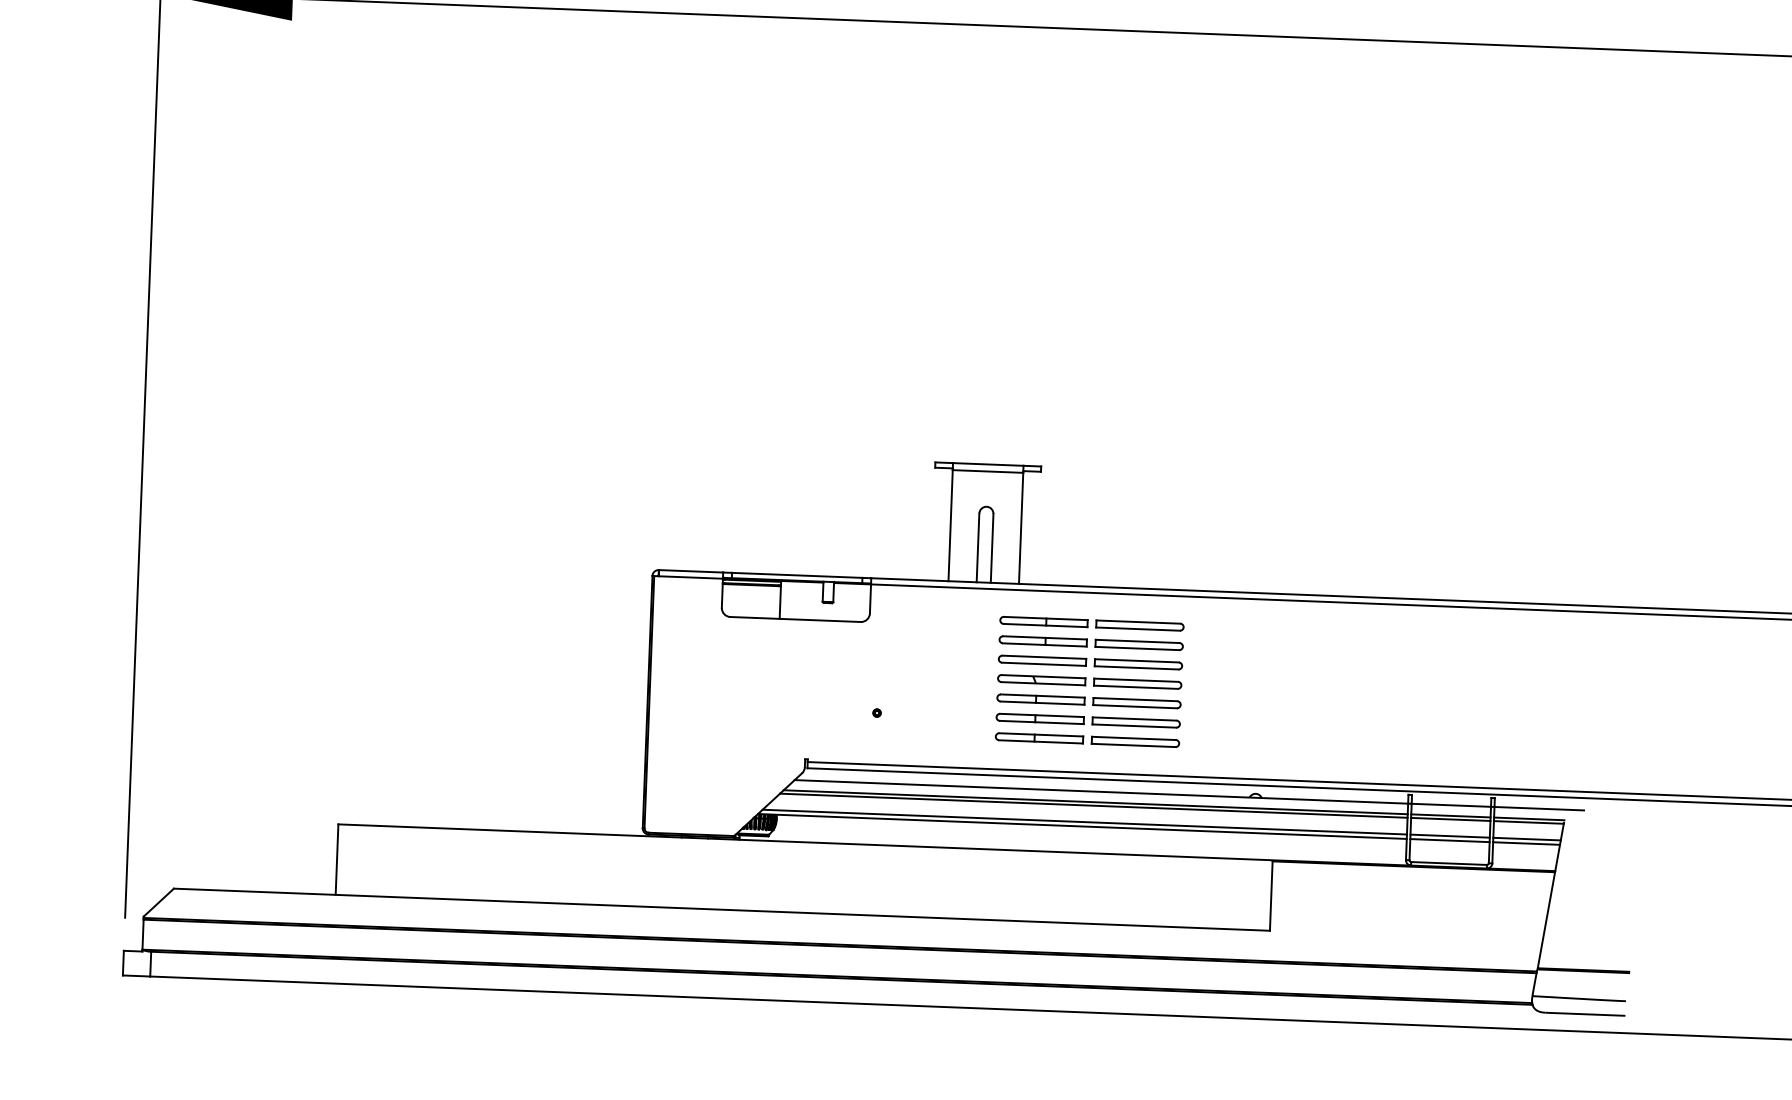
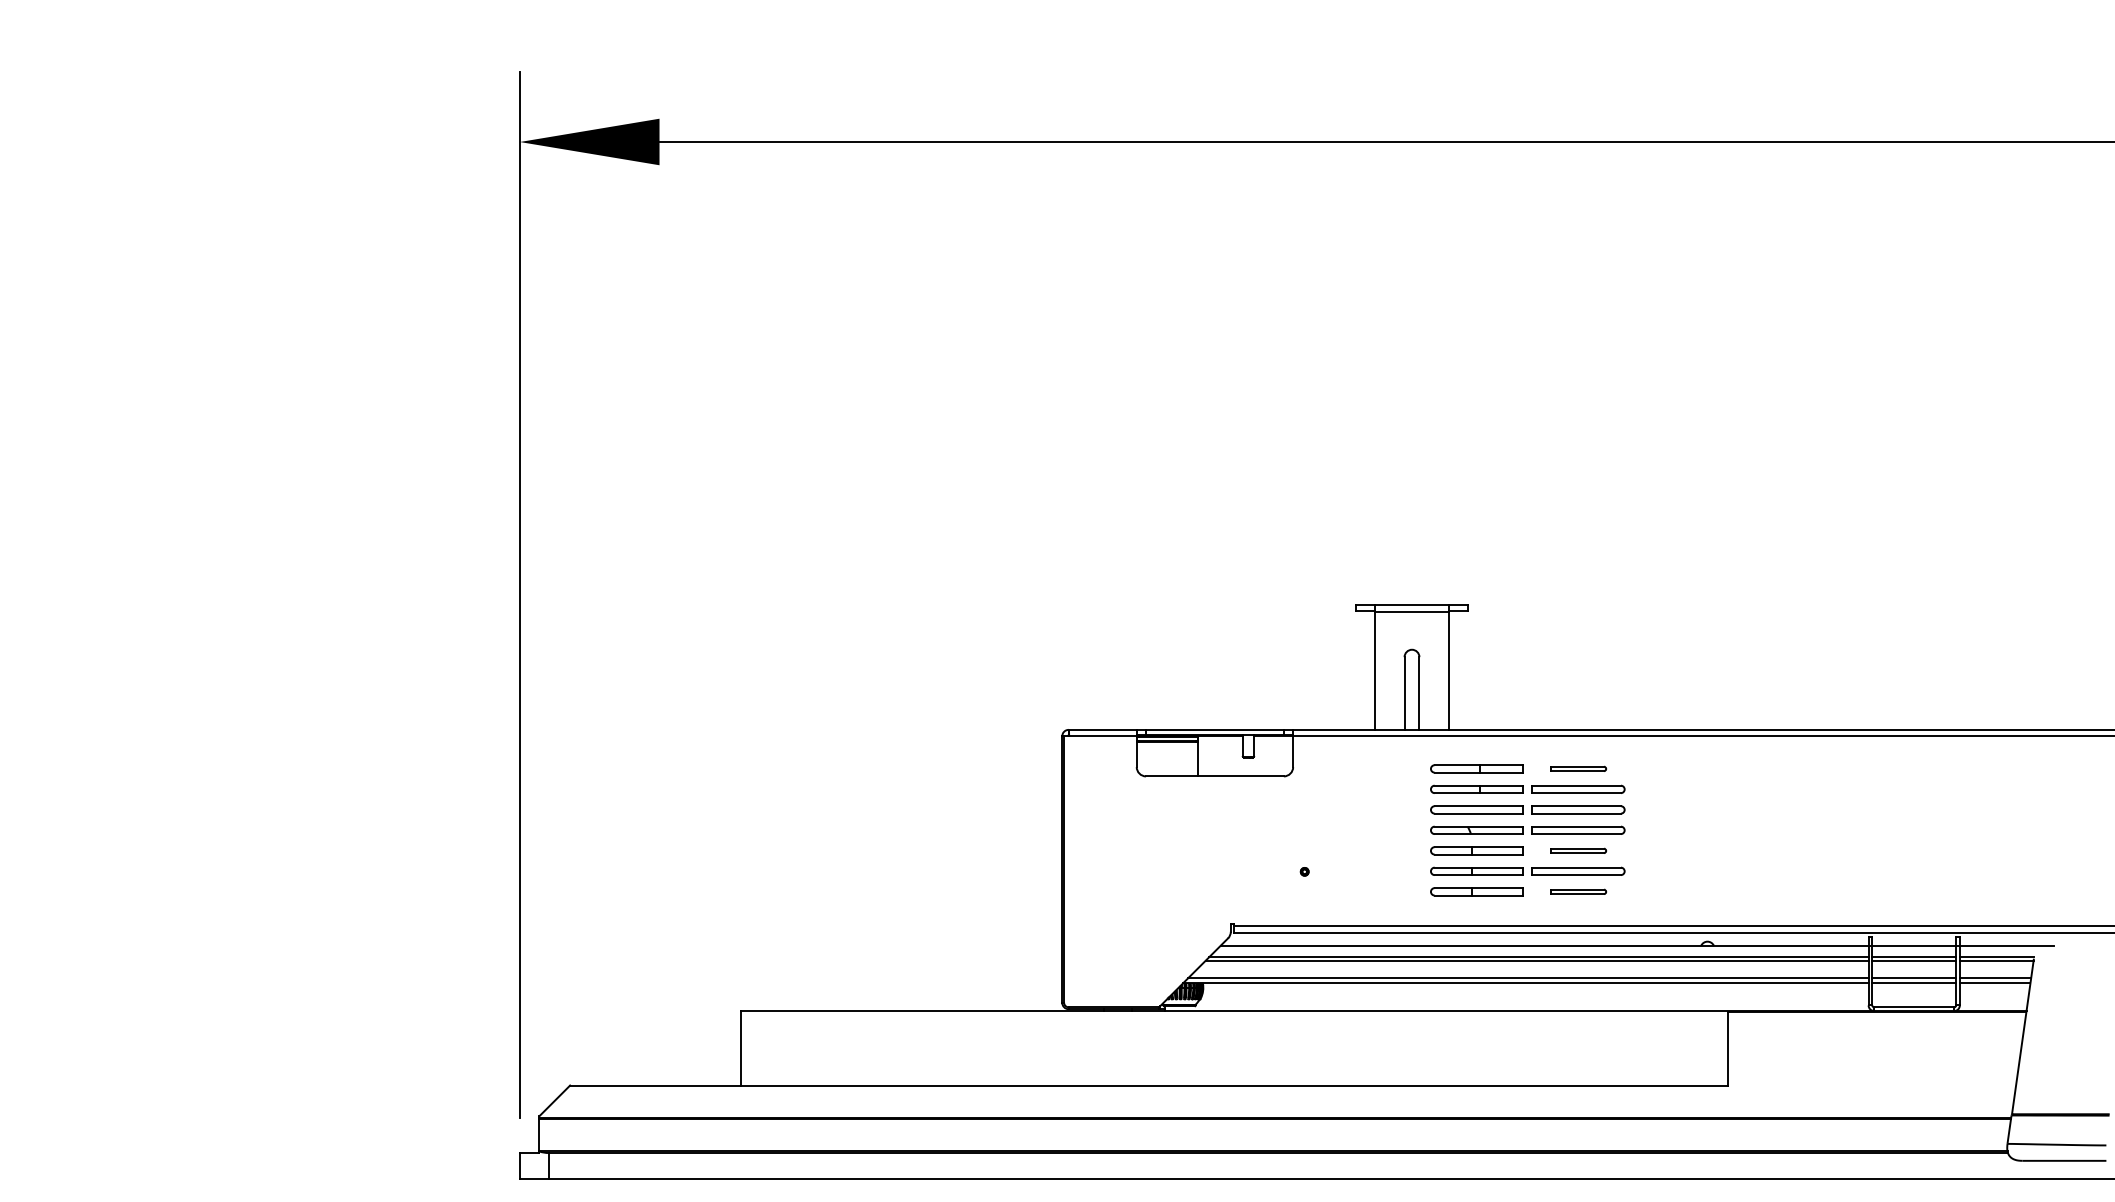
part: (1139, 625) -> (1578, 768), size x0.6
part: (1136, 702) -> (1578, 850), size x0.6
part: (1135, 741) -> (1578, 891), size x0.6

